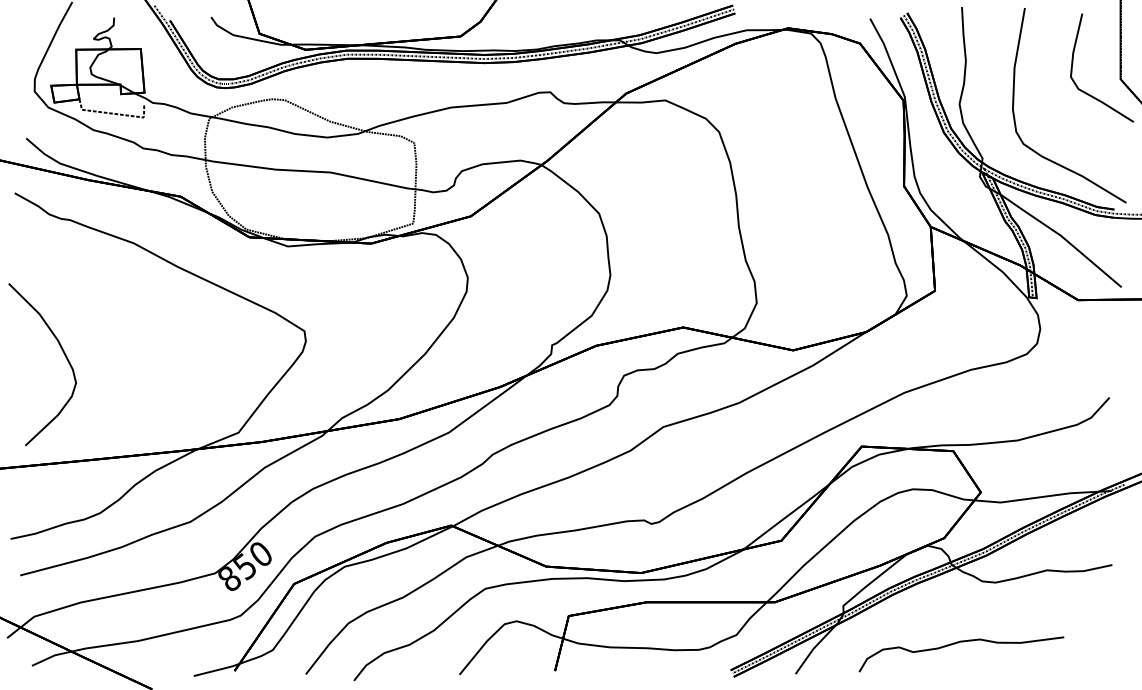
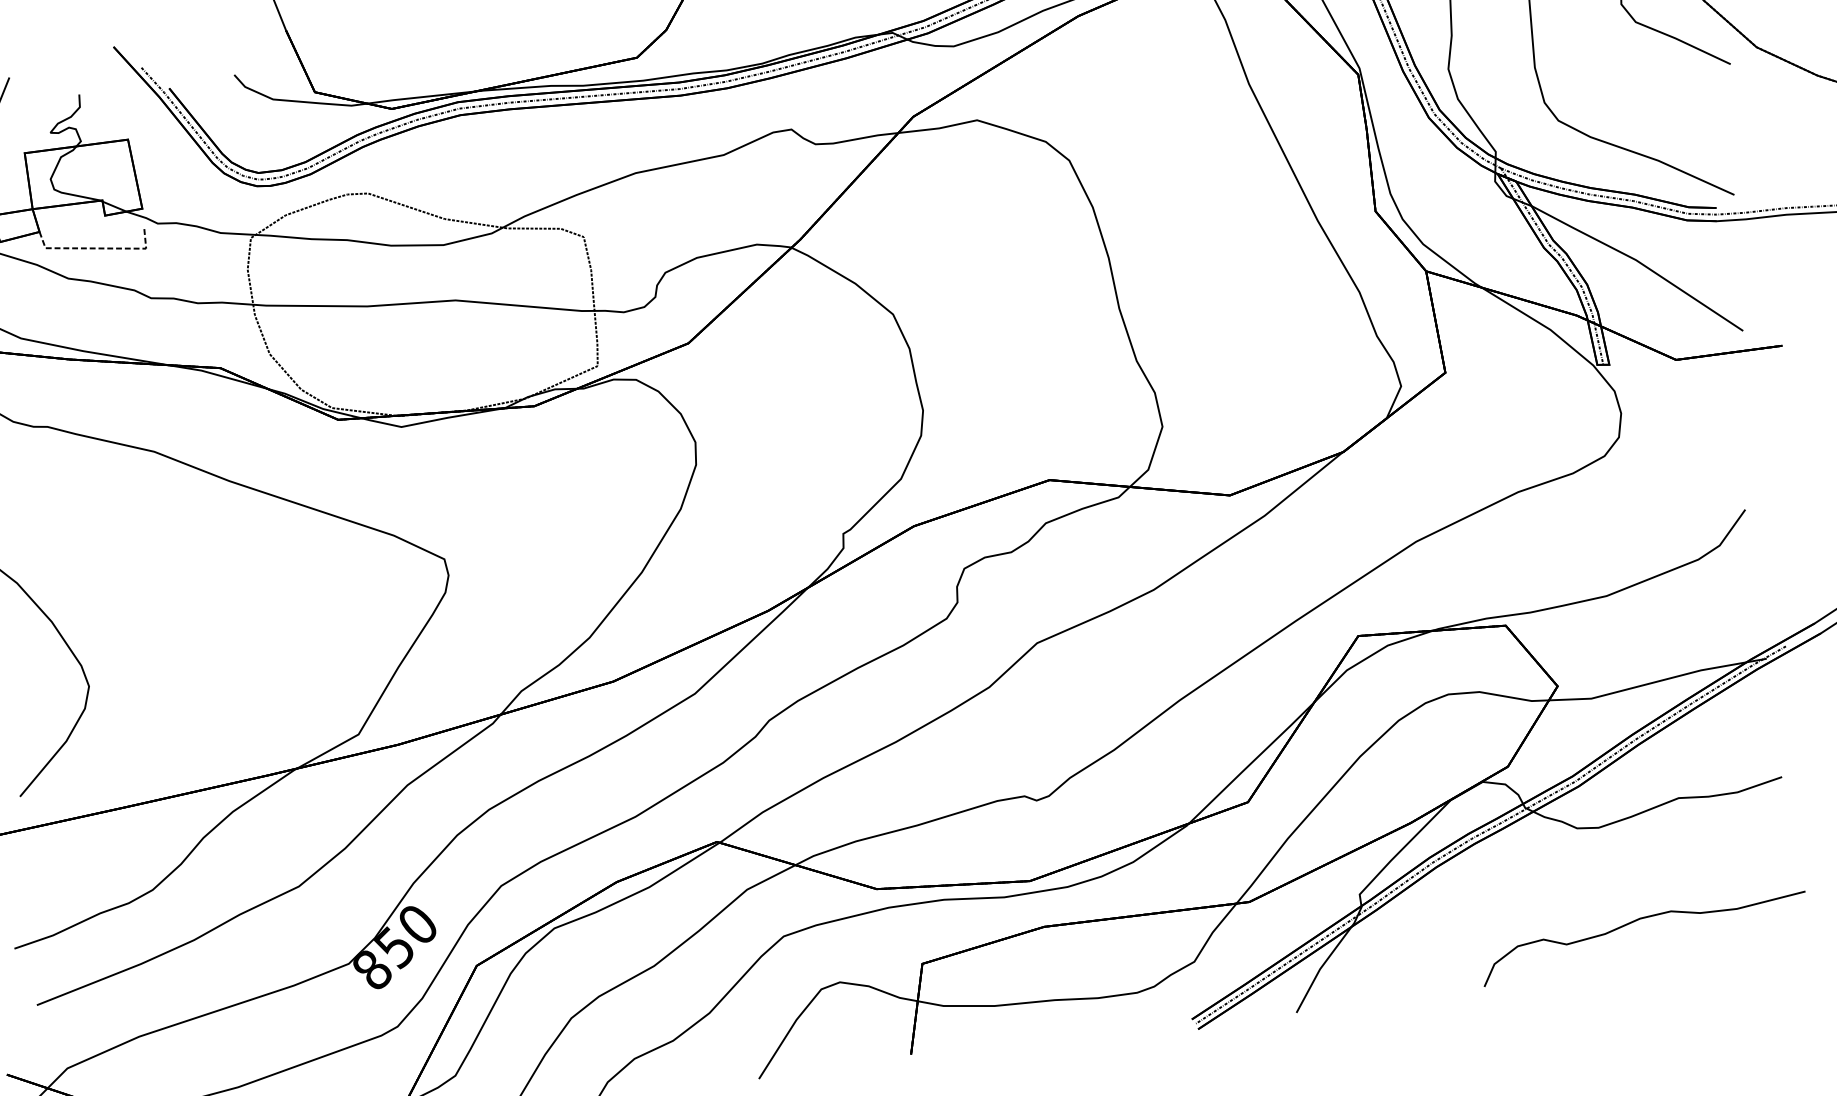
part: (958, 643) -> (1637, 921), moved

